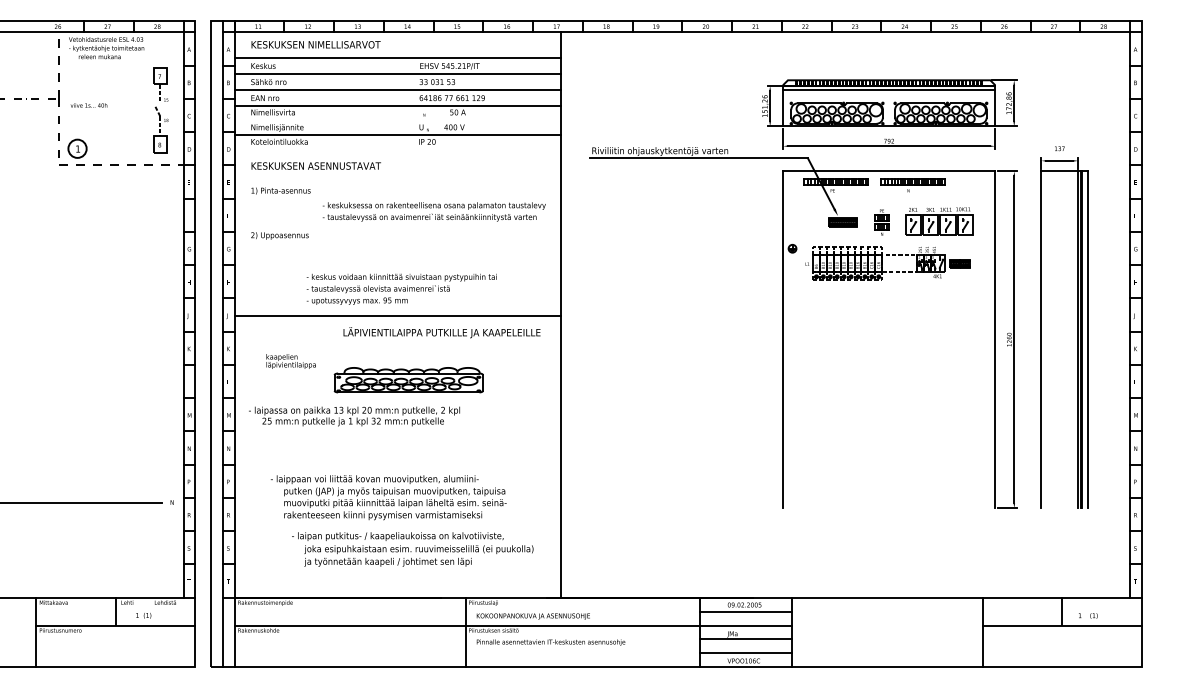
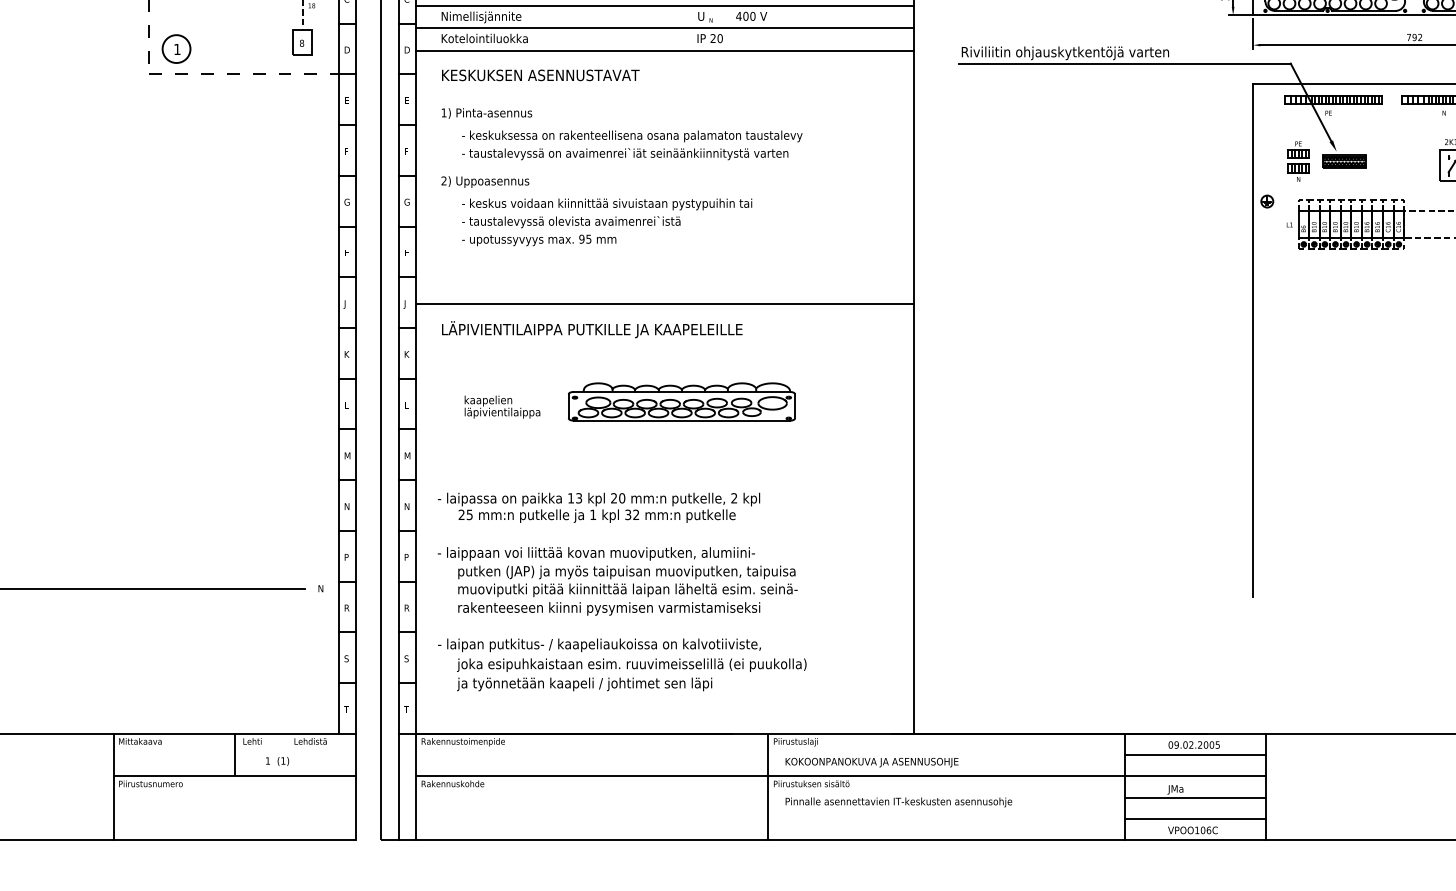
line: (397, 120) -> (664, 5), added
line: (397, 150) -> (664, 51), added
text: (433, 211) -> (631, 144), moved
part: (881, 222) -> (1297, 161), moved
text: (401, 288) -> (606, 221), moved
text: (441, 332) -> (591, 329), moved
text: (290, 361) -> (501, 407), moved
text: (354, 416) -> (599, 507), moved
text: (388, 497) -> (617, 581), moved
text: (412, 549) -> (621, 664), moved

